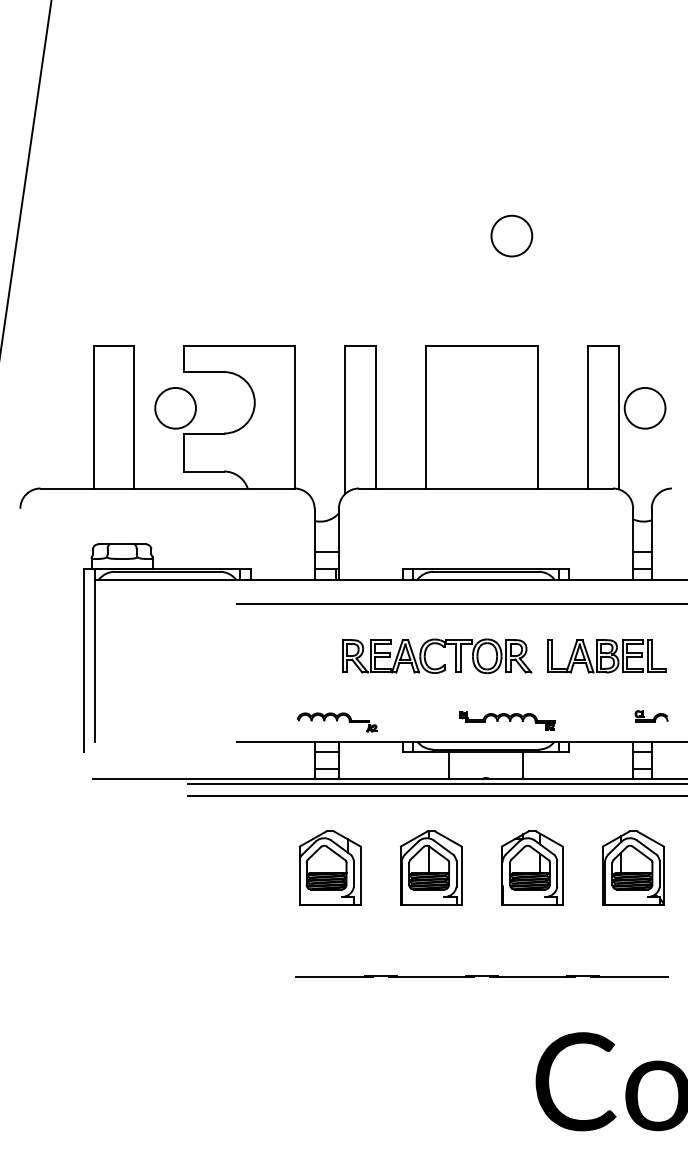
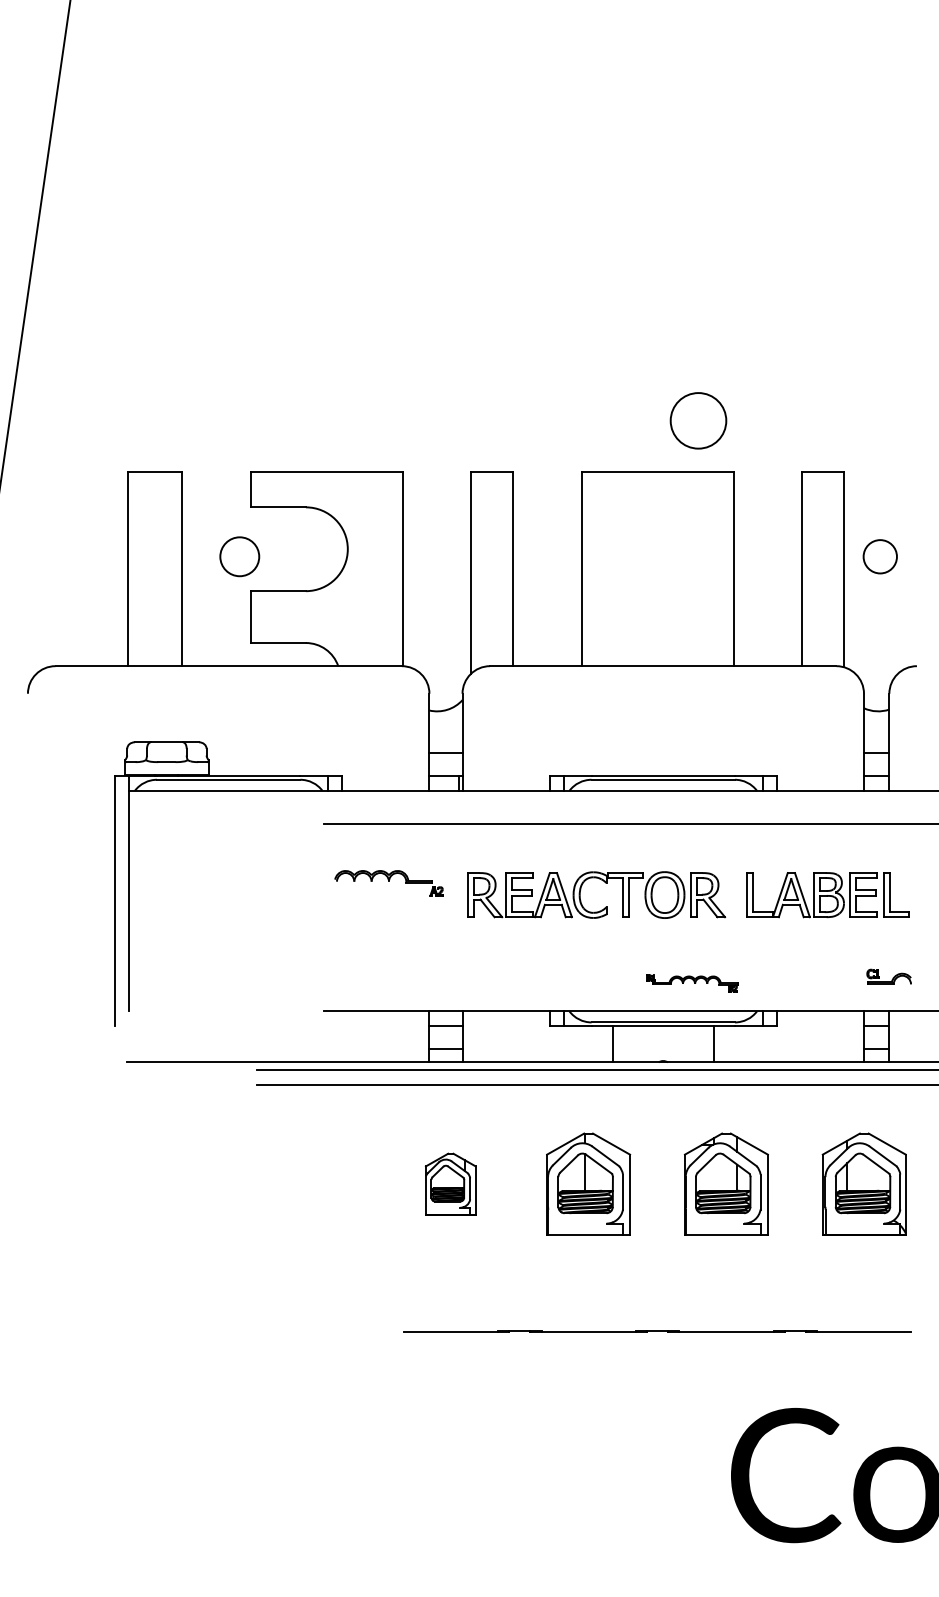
circle: (511, 235) -> (698, 420), moved
circle: (175, 408) -> (239, 556), size x0.7
circle: (645, 408) -> (880, 556), size x0.6
part: (507, 720) -> (692, 982), size x0.7
part: (336, 722) -> (388, 883), moved
part: (330, 867) -> (450, 1183), size x0.6

